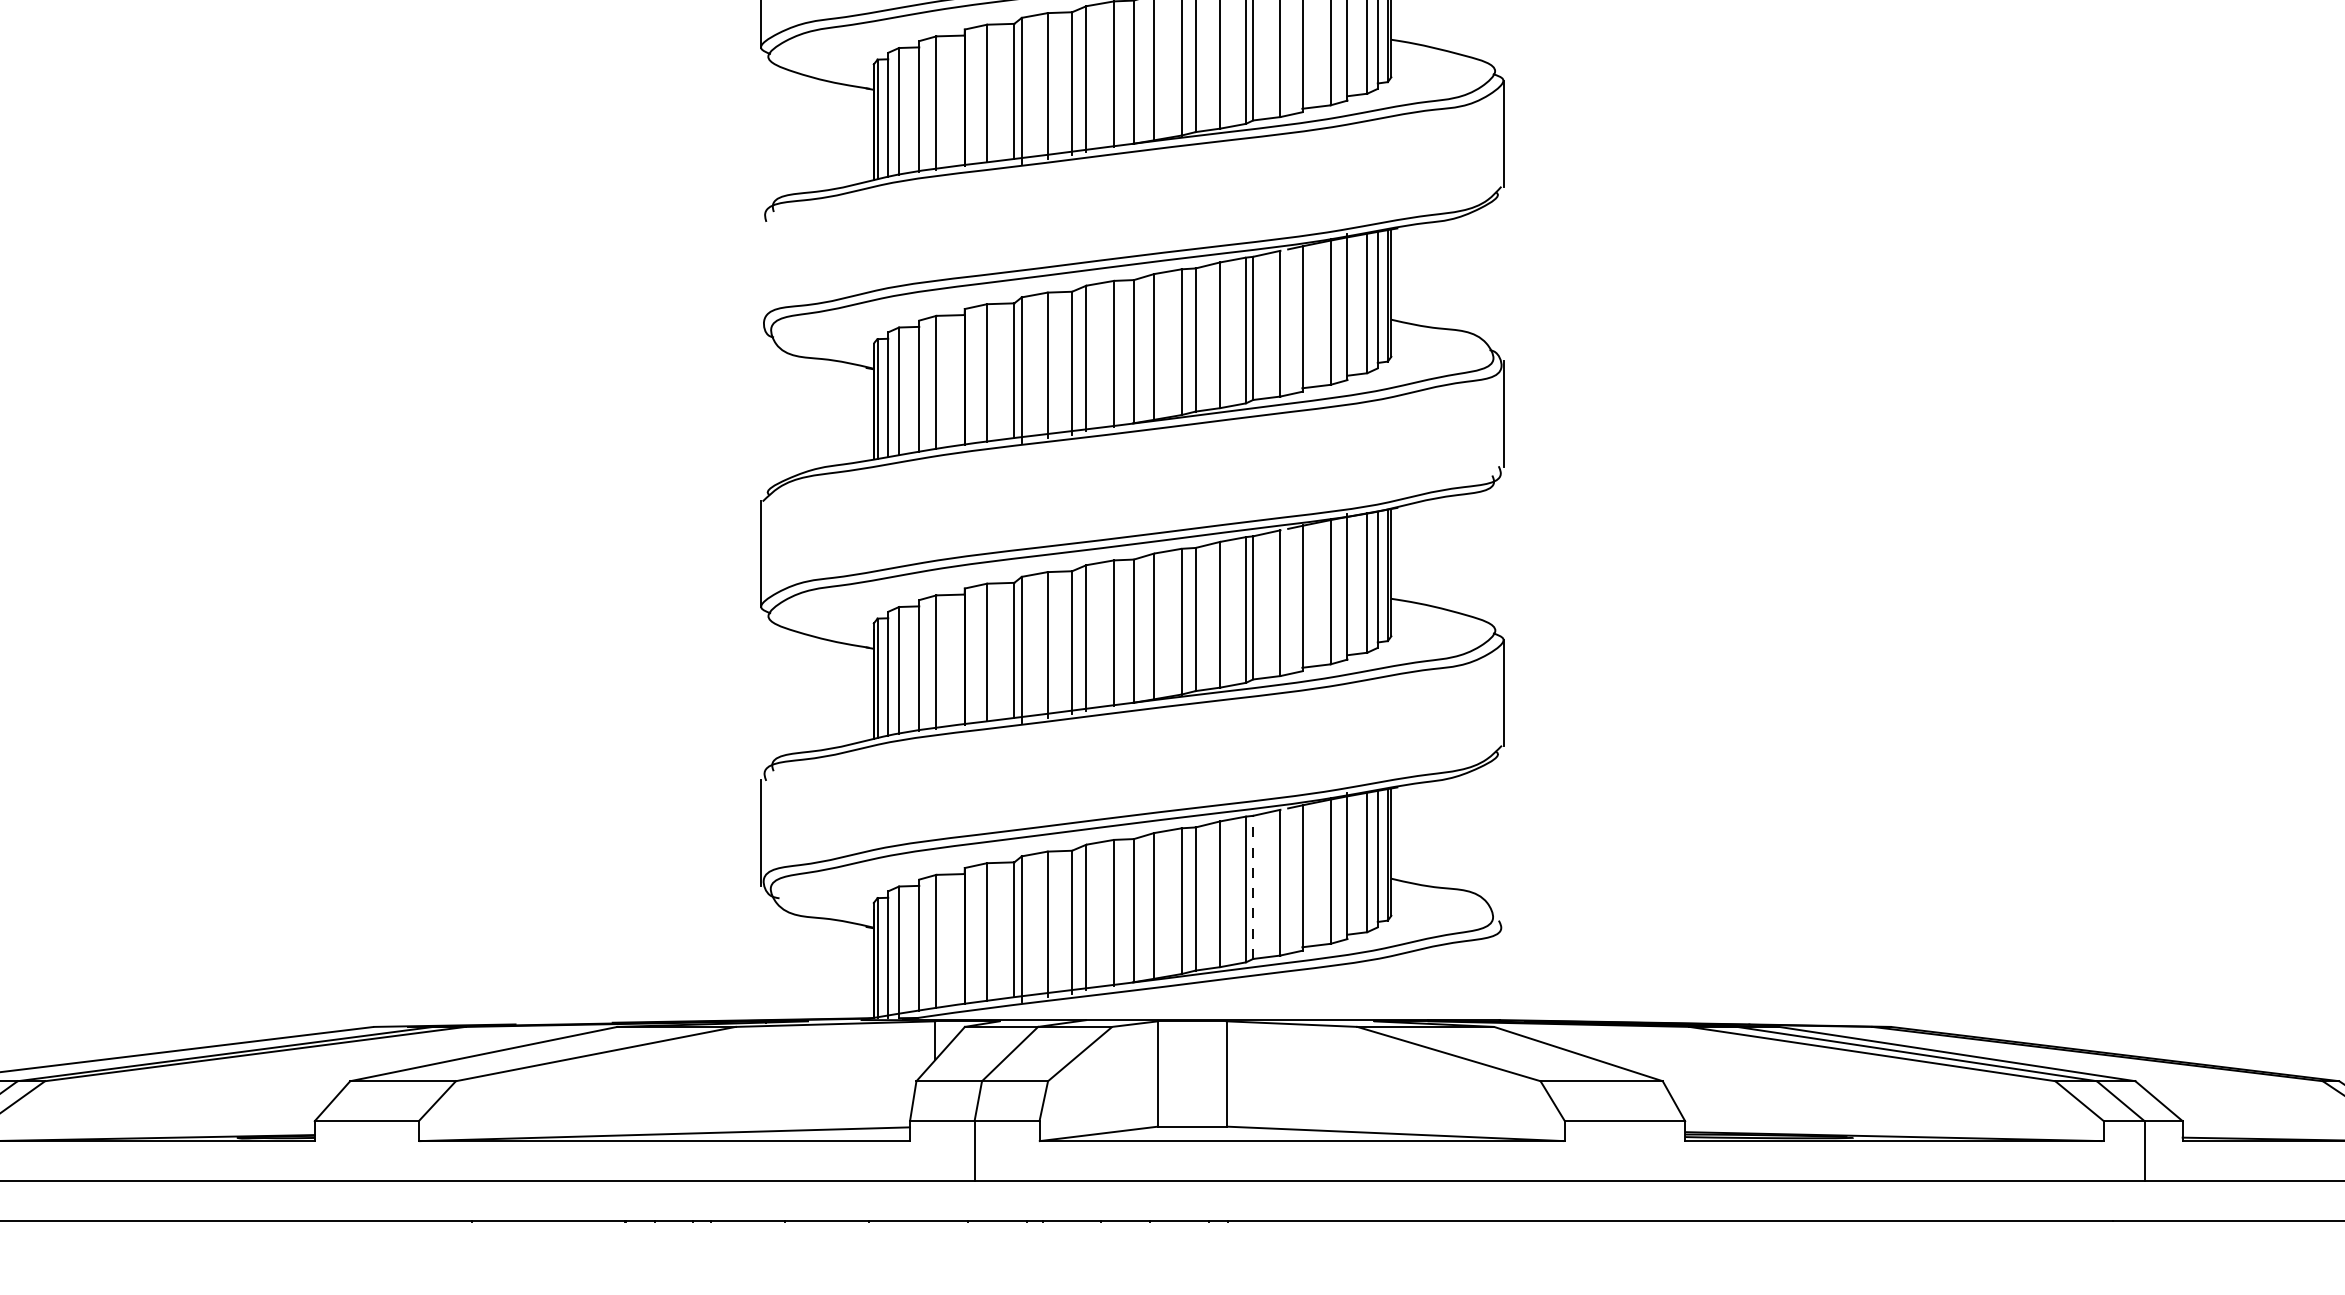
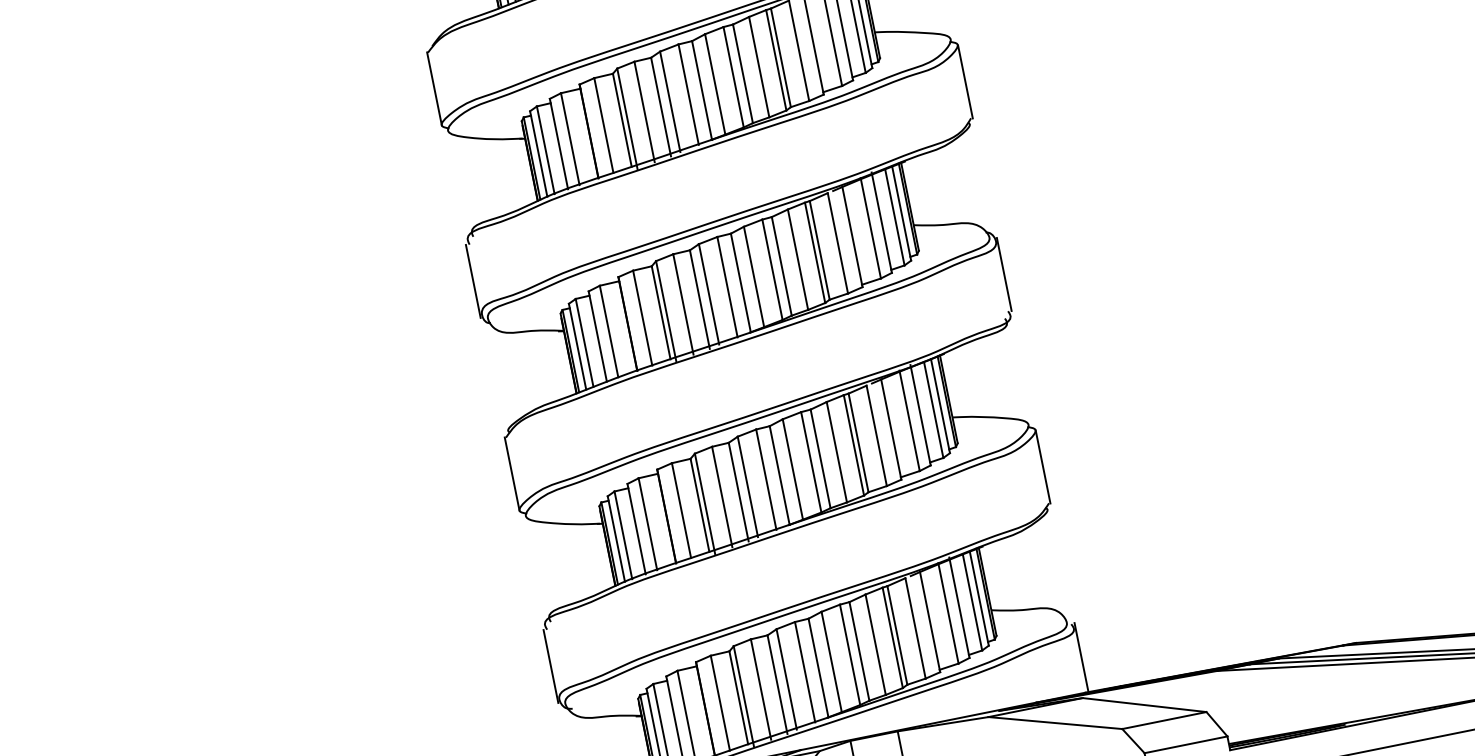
line: (761, 274) -> (473, 281), added
line: (1253, 887) -> (897, 635), dashed -> solid
line: (1503, 969) -> (1081, 657), added

